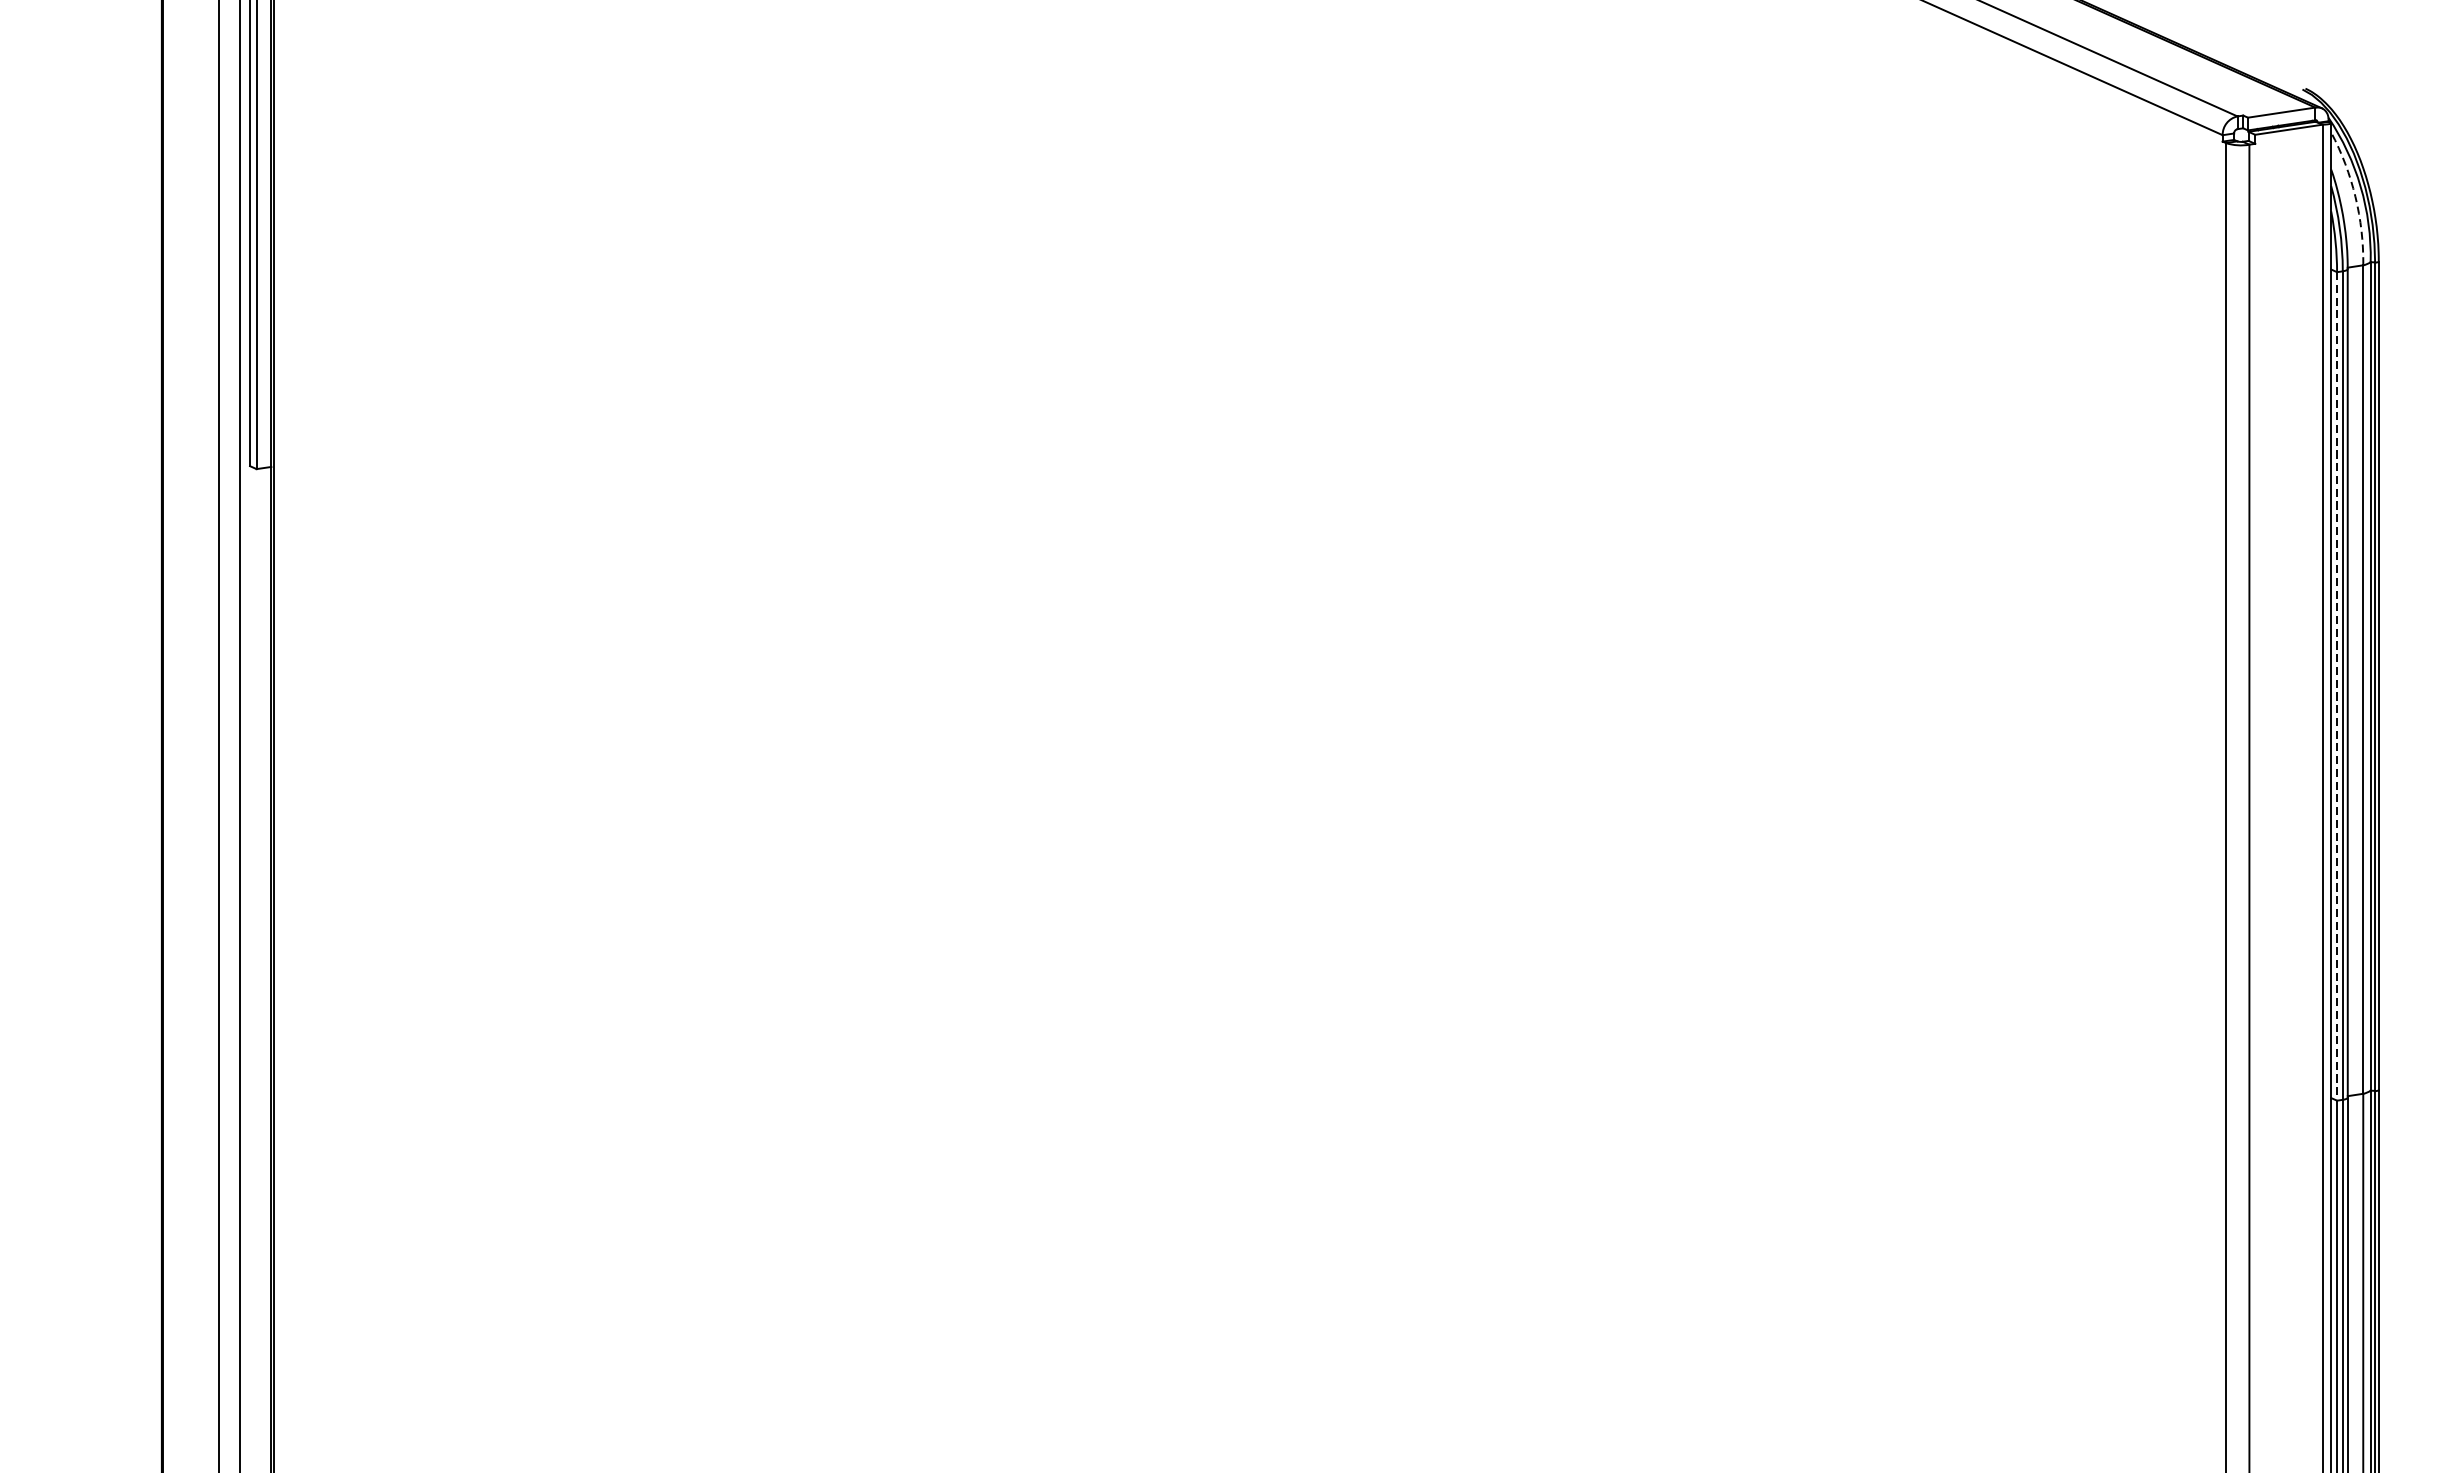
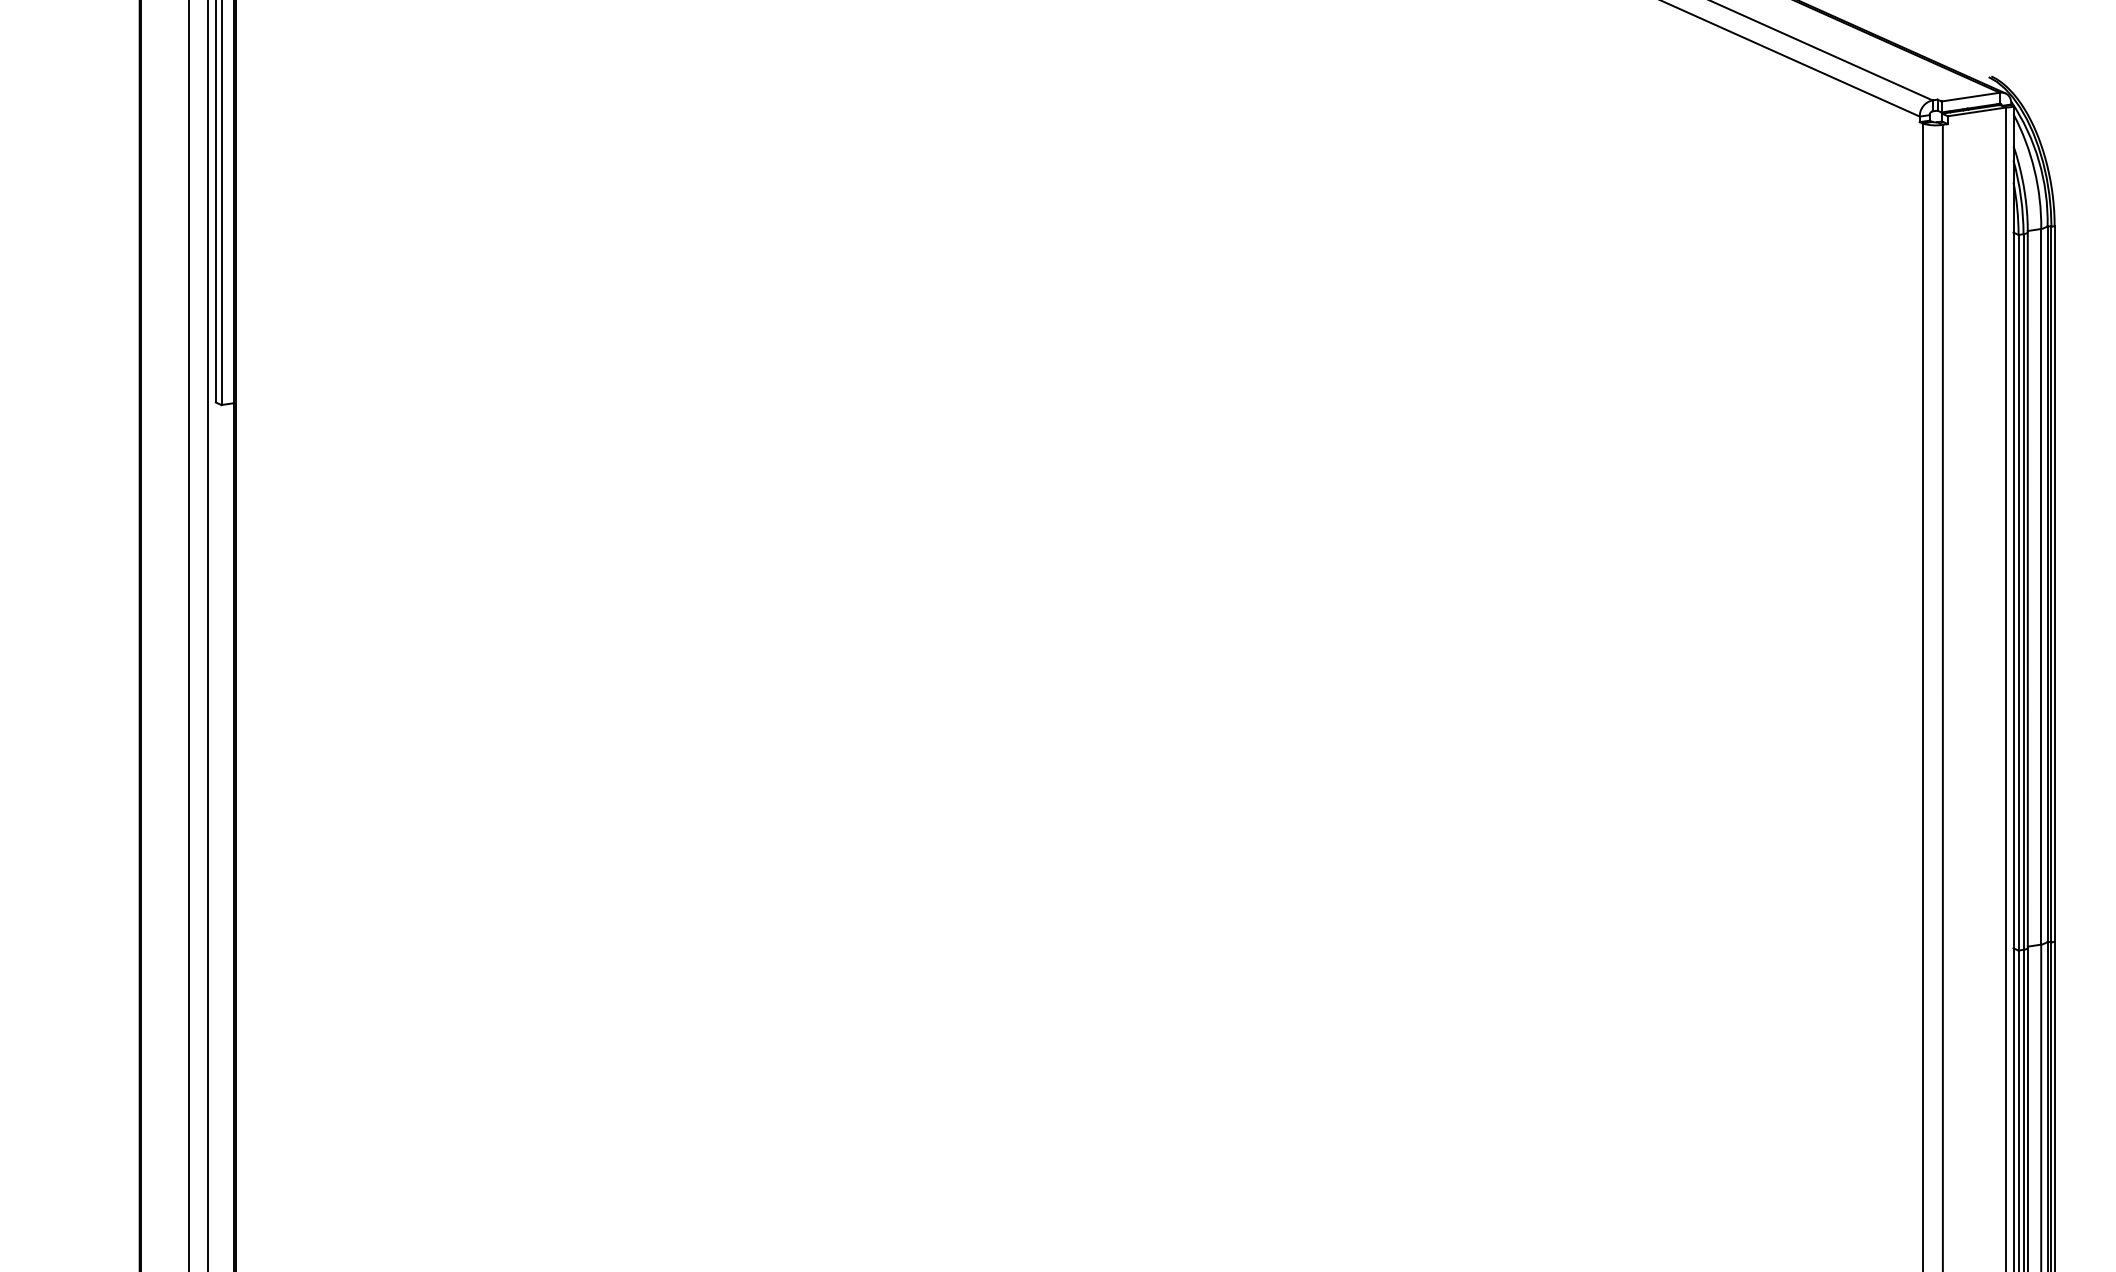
arc: (2355, 196) -> (2034, 169), dashed -> solid
line: (2336, 686) -> (2018, 592), dashed -> solid

